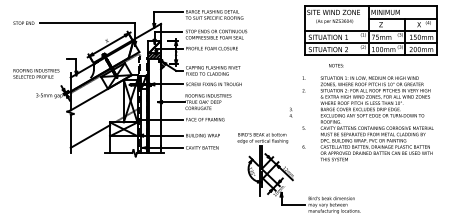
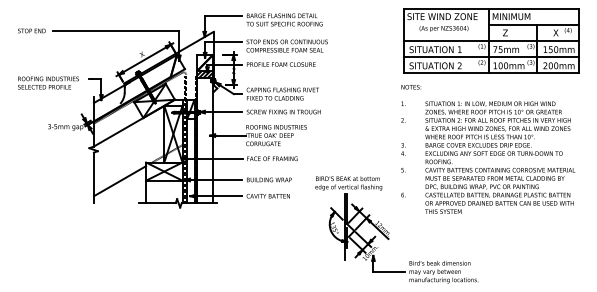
text: (336, 65) -> (411, 87), moved
text: (36, 73) -> (48, 82), moved
text: (291, 112) -> (403, 149), moved

